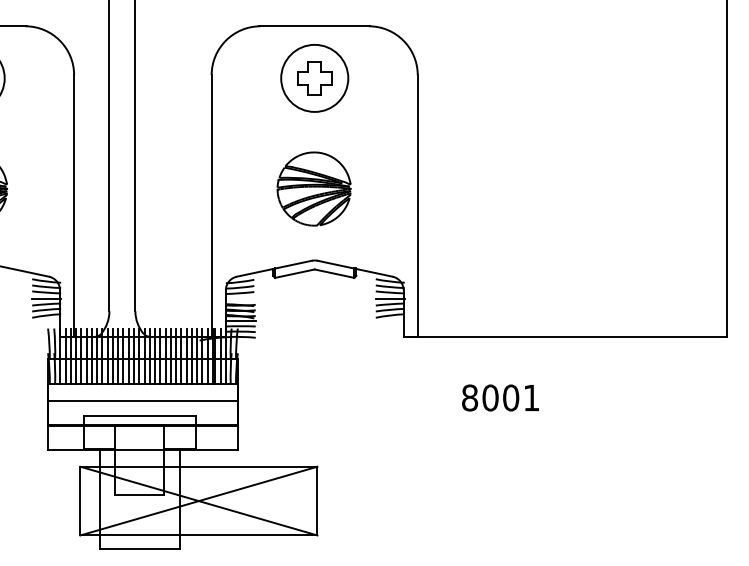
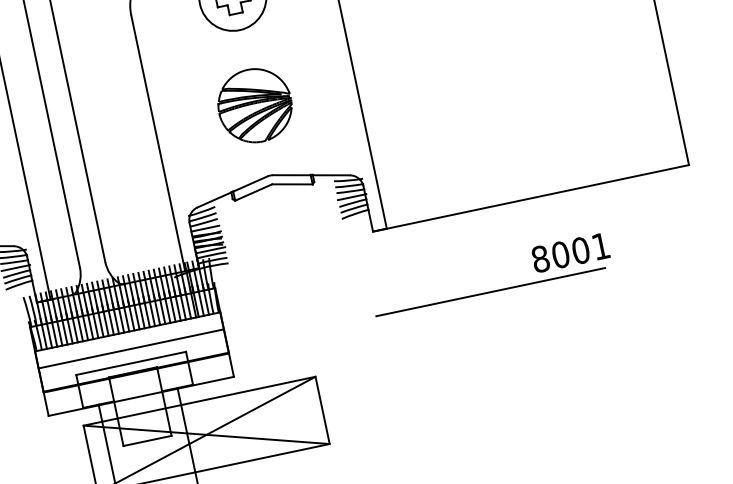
line: (239, 299) -> (204, 229), added
text: (500, 397) -> (570, 252), moved
line: (506, 420) -> (490, 292), added

